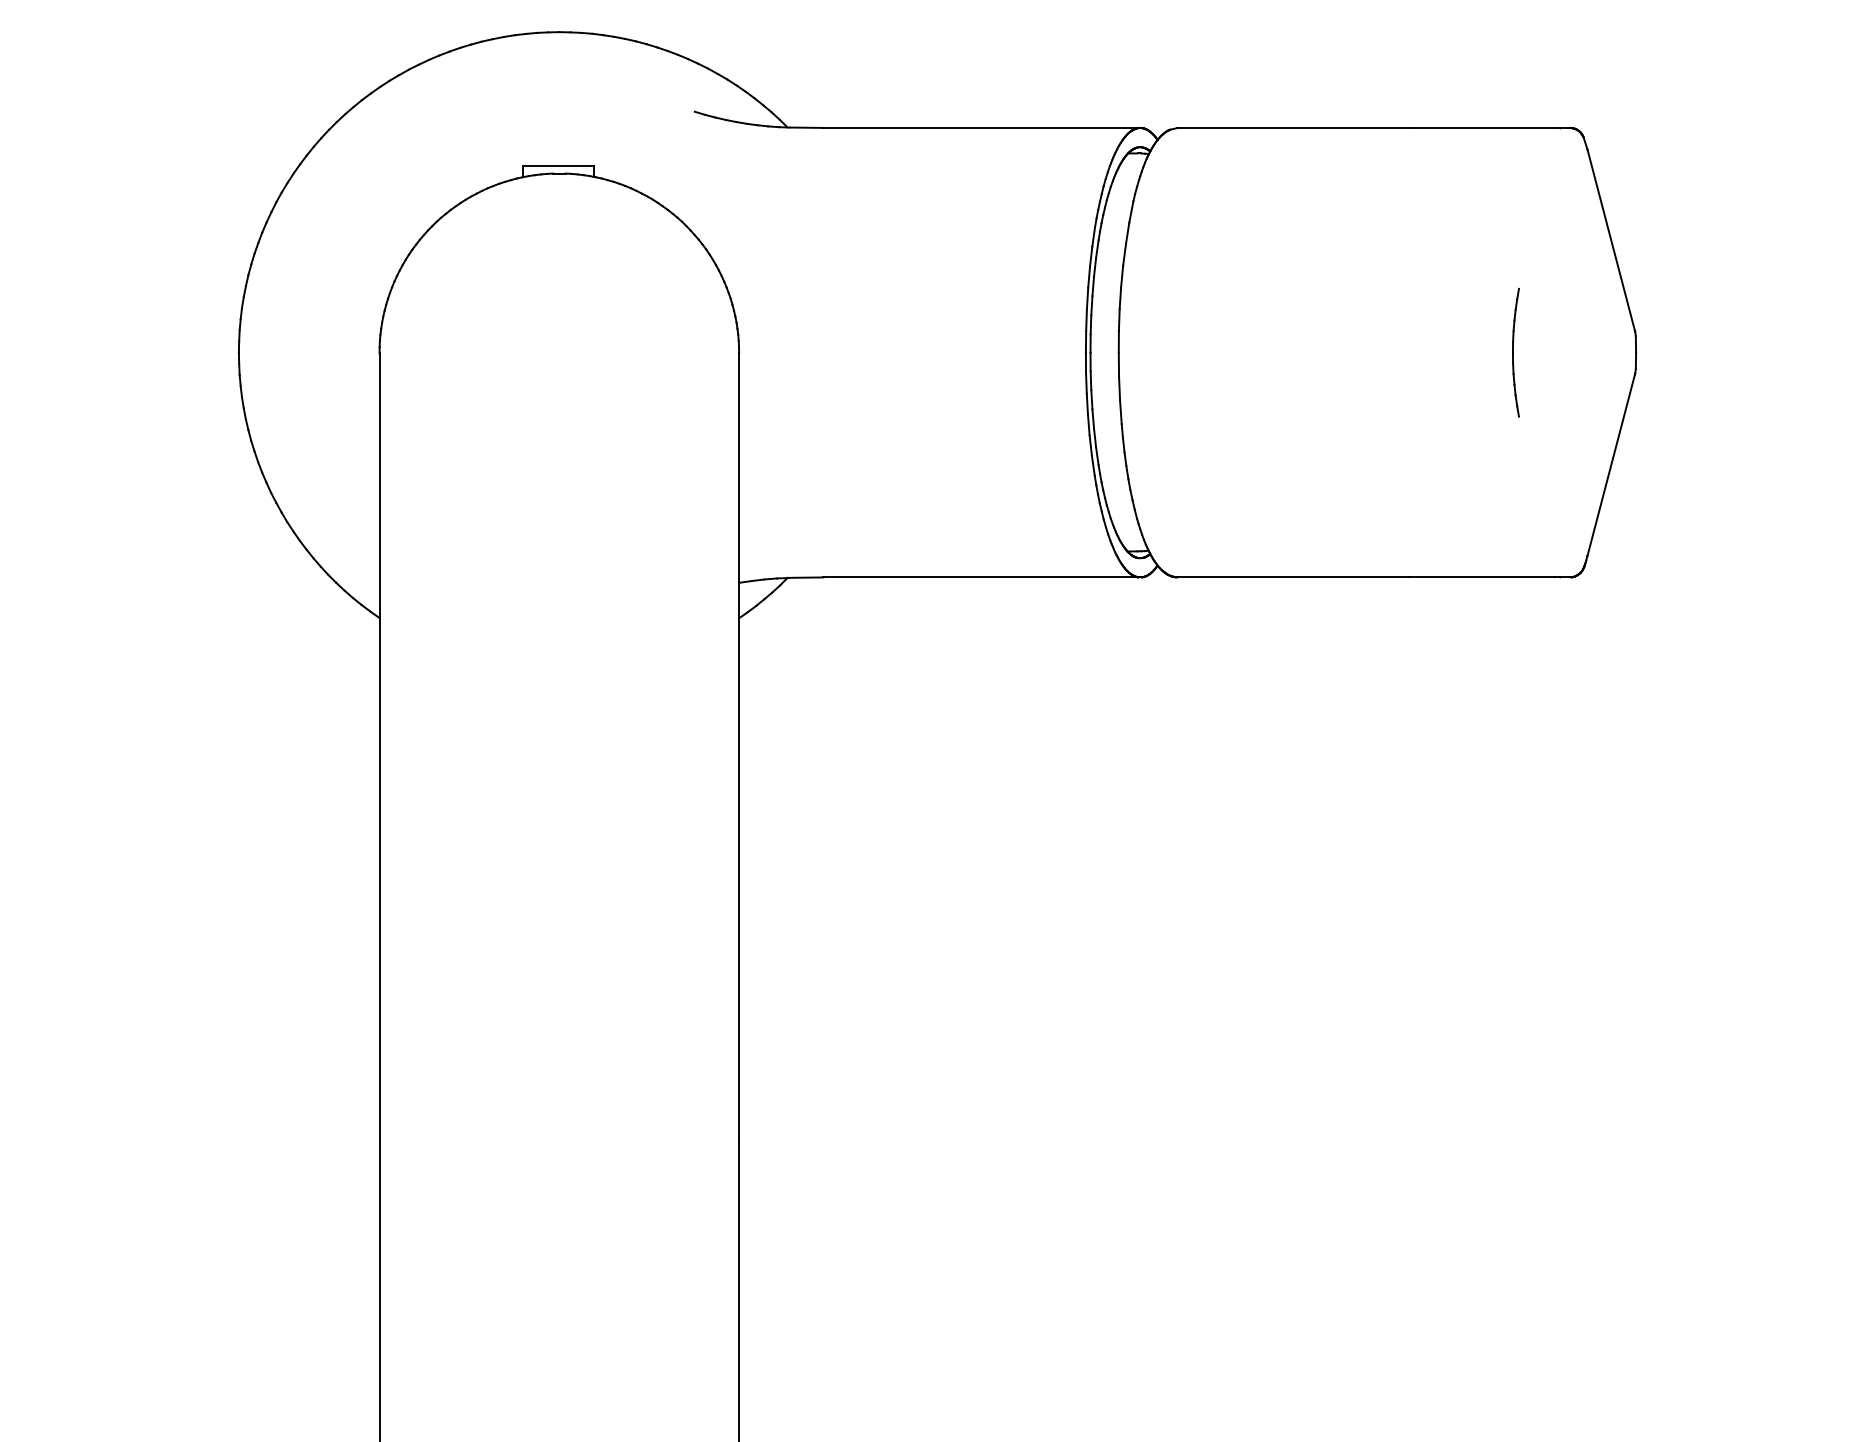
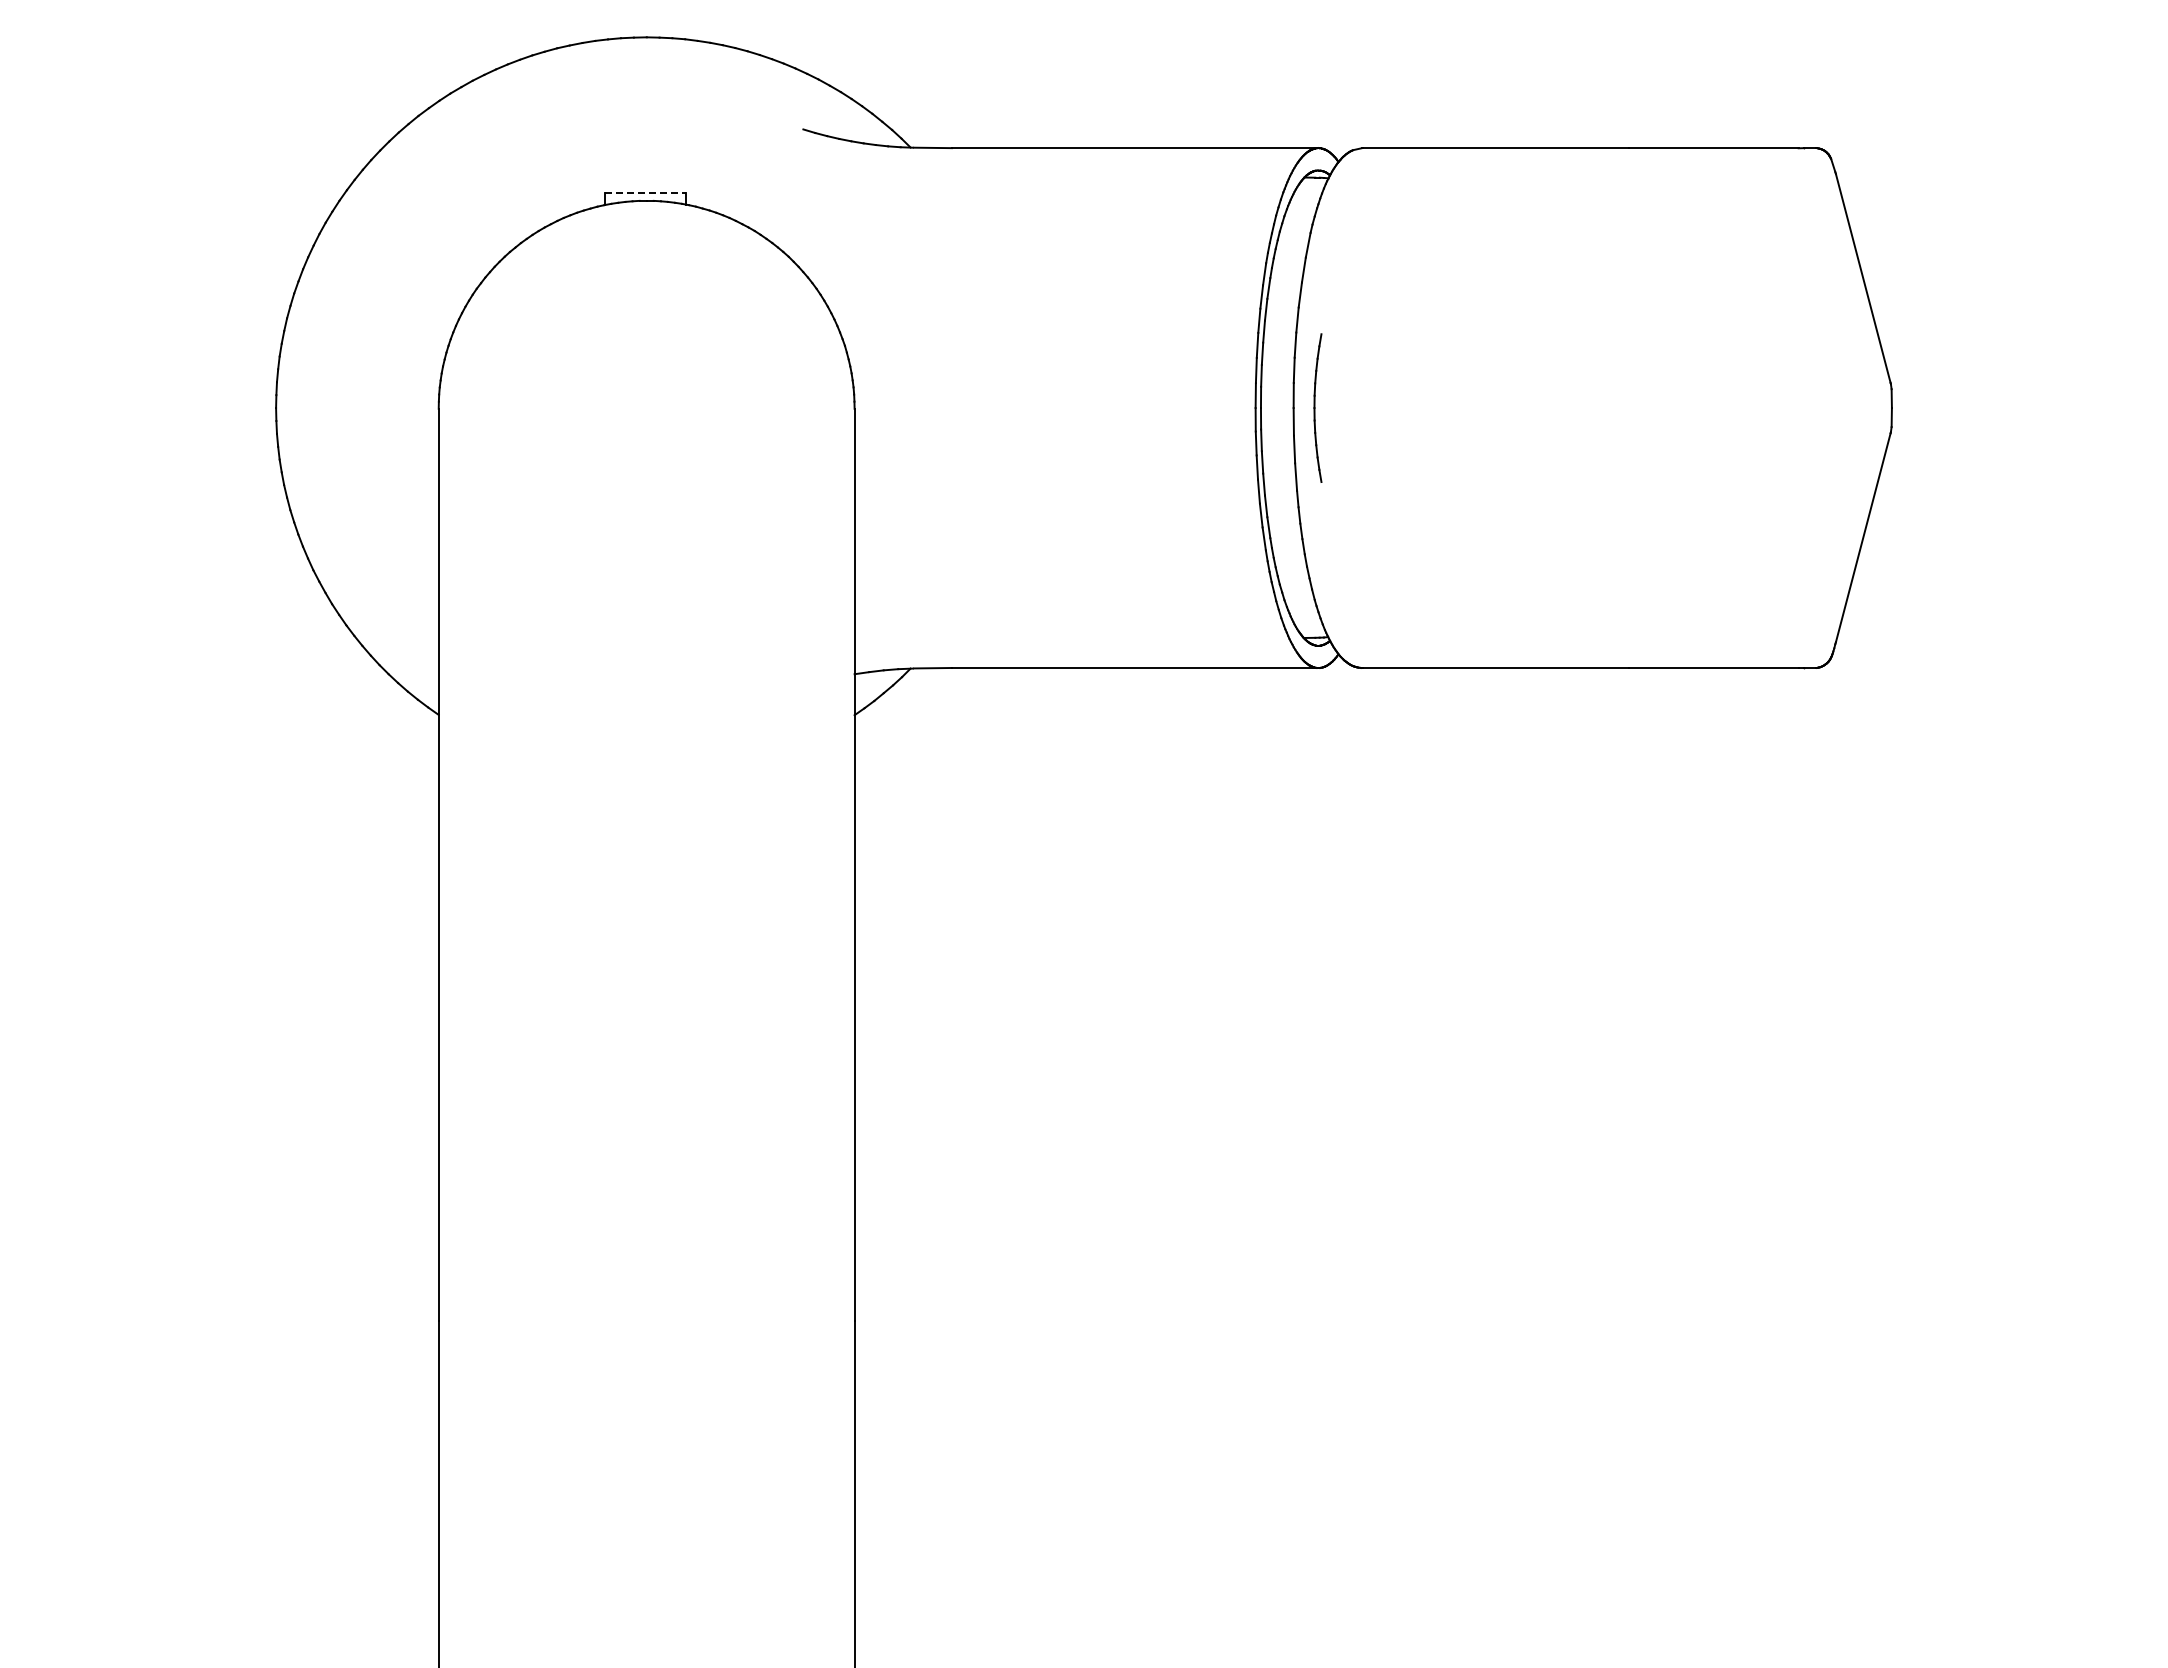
line: (558, 166) -> (645, 192), solid -> dashed
part: (1515, 352) -> (1317, 407), moved

